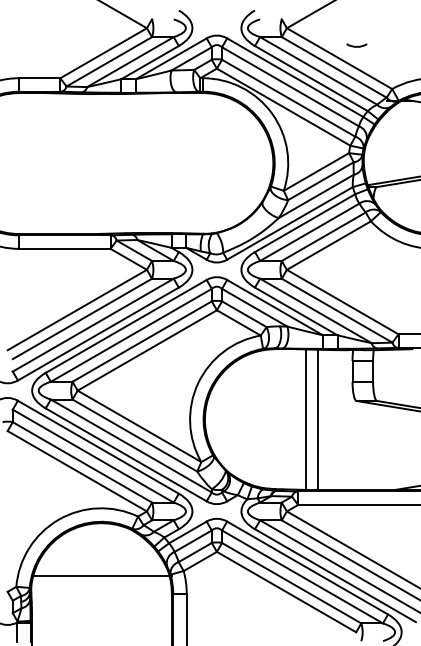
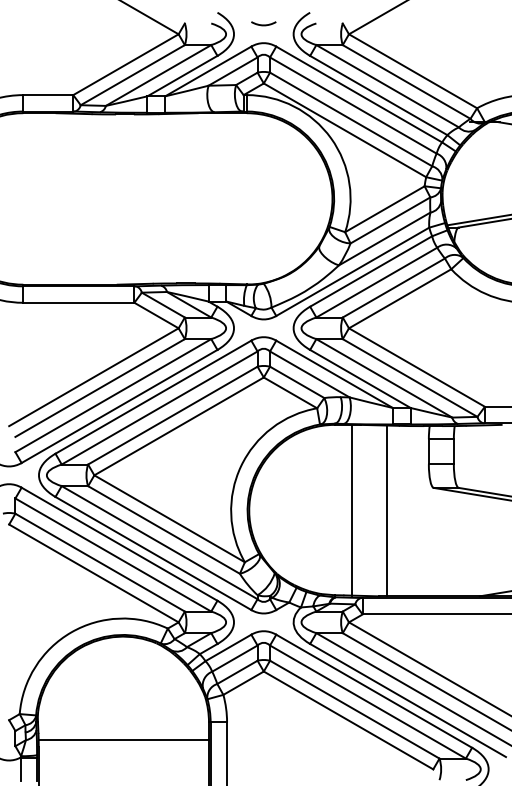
curve: (356, 46) -> (263, 24), moved
line: (305, 419) -> (352, 510), moved
line: (101, 575) -> (123, 739), moved

